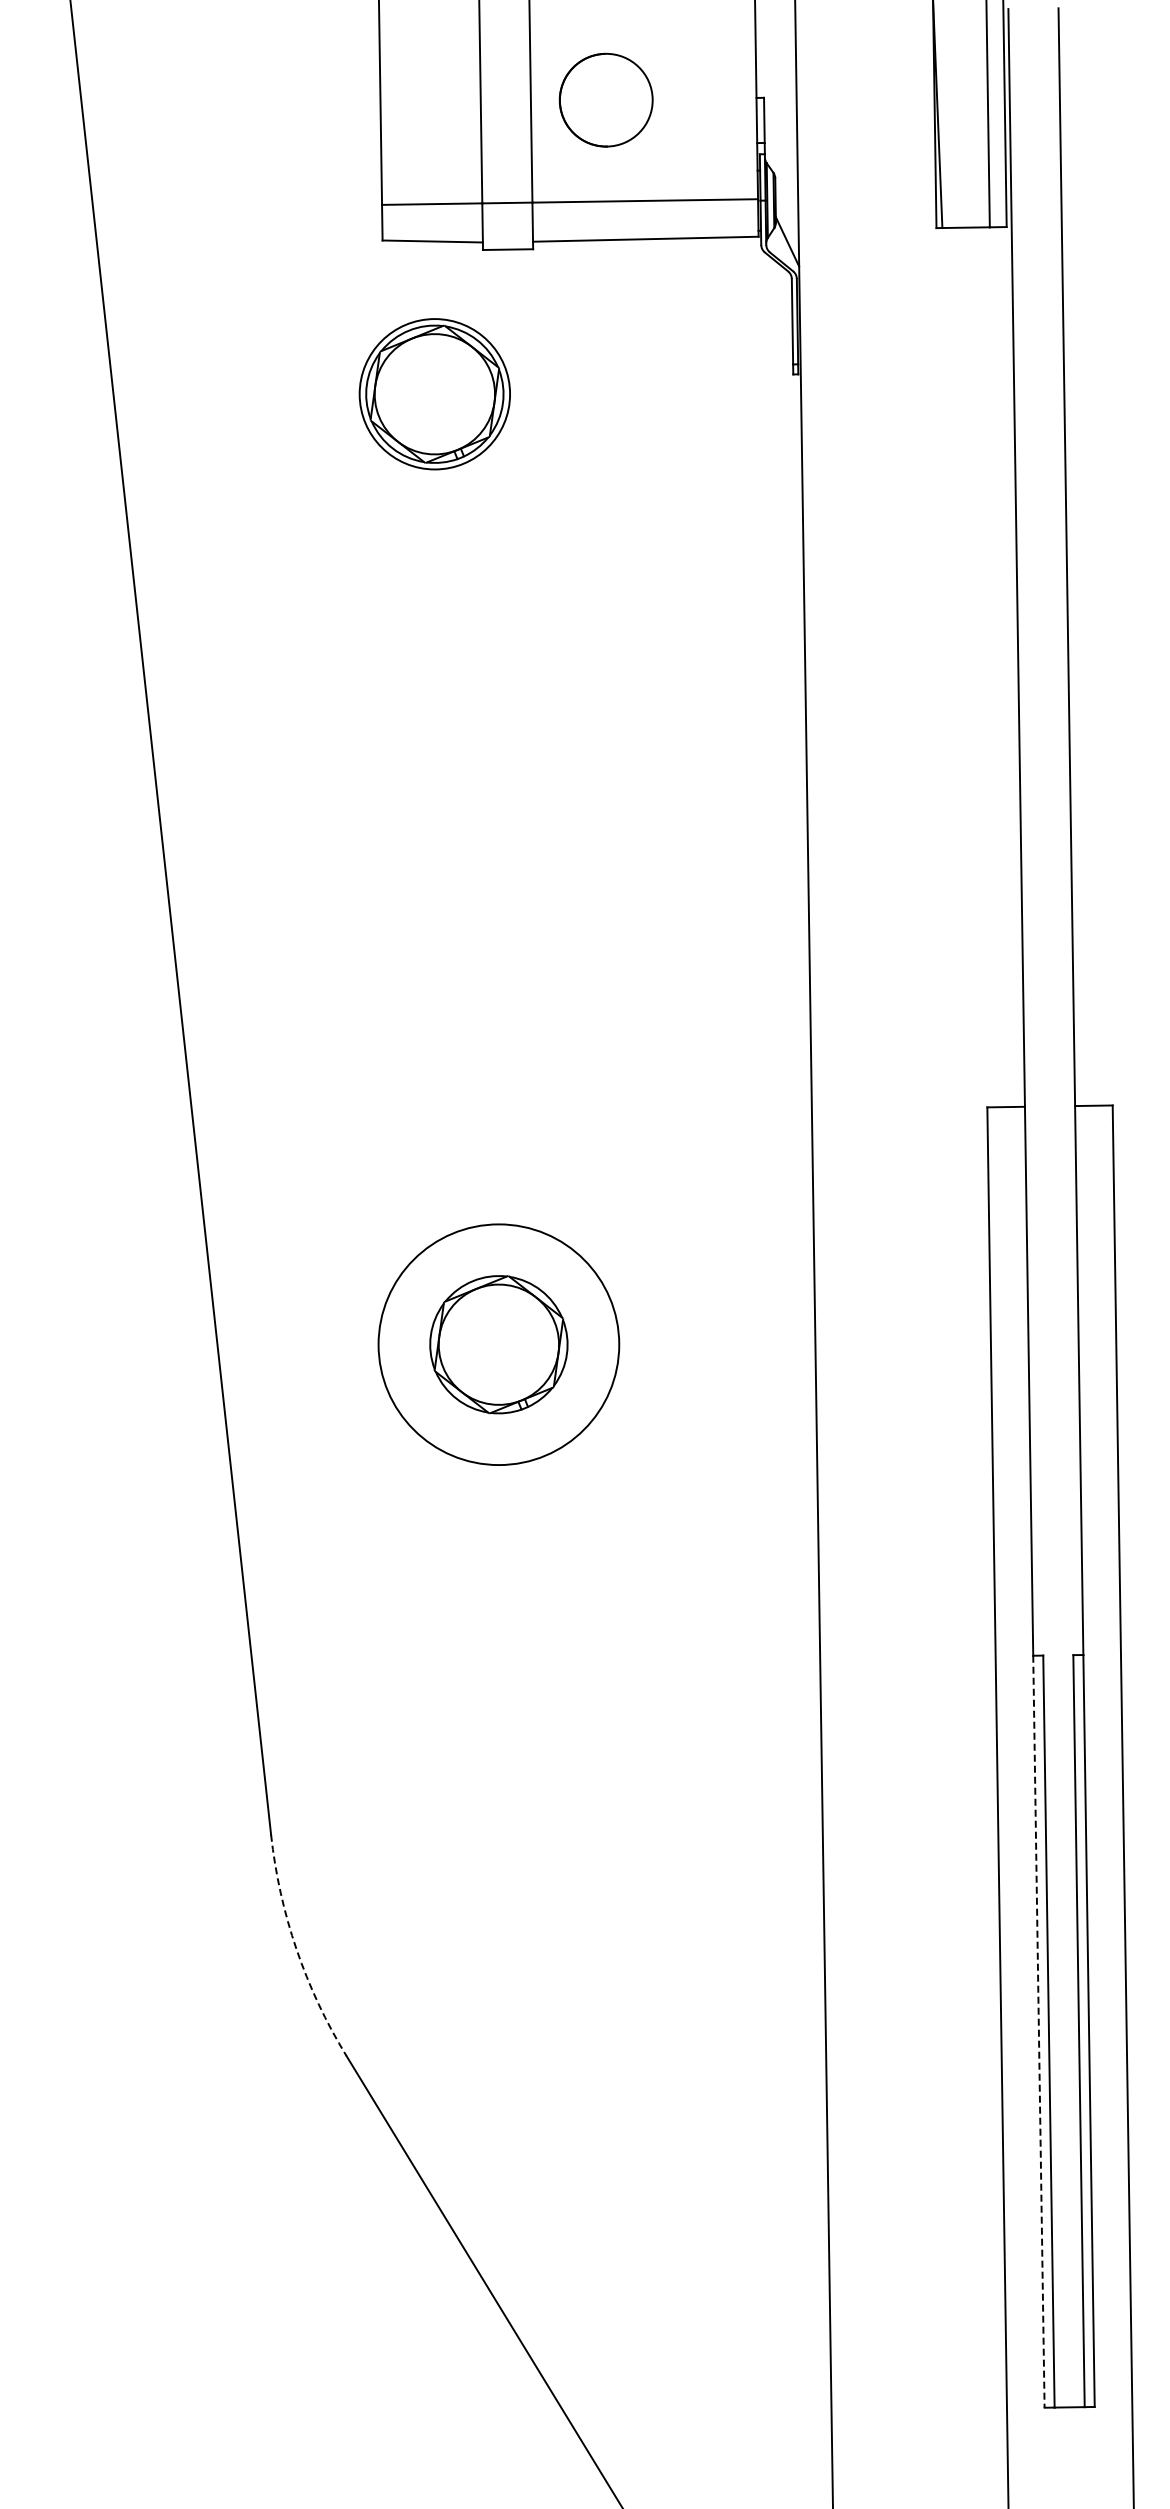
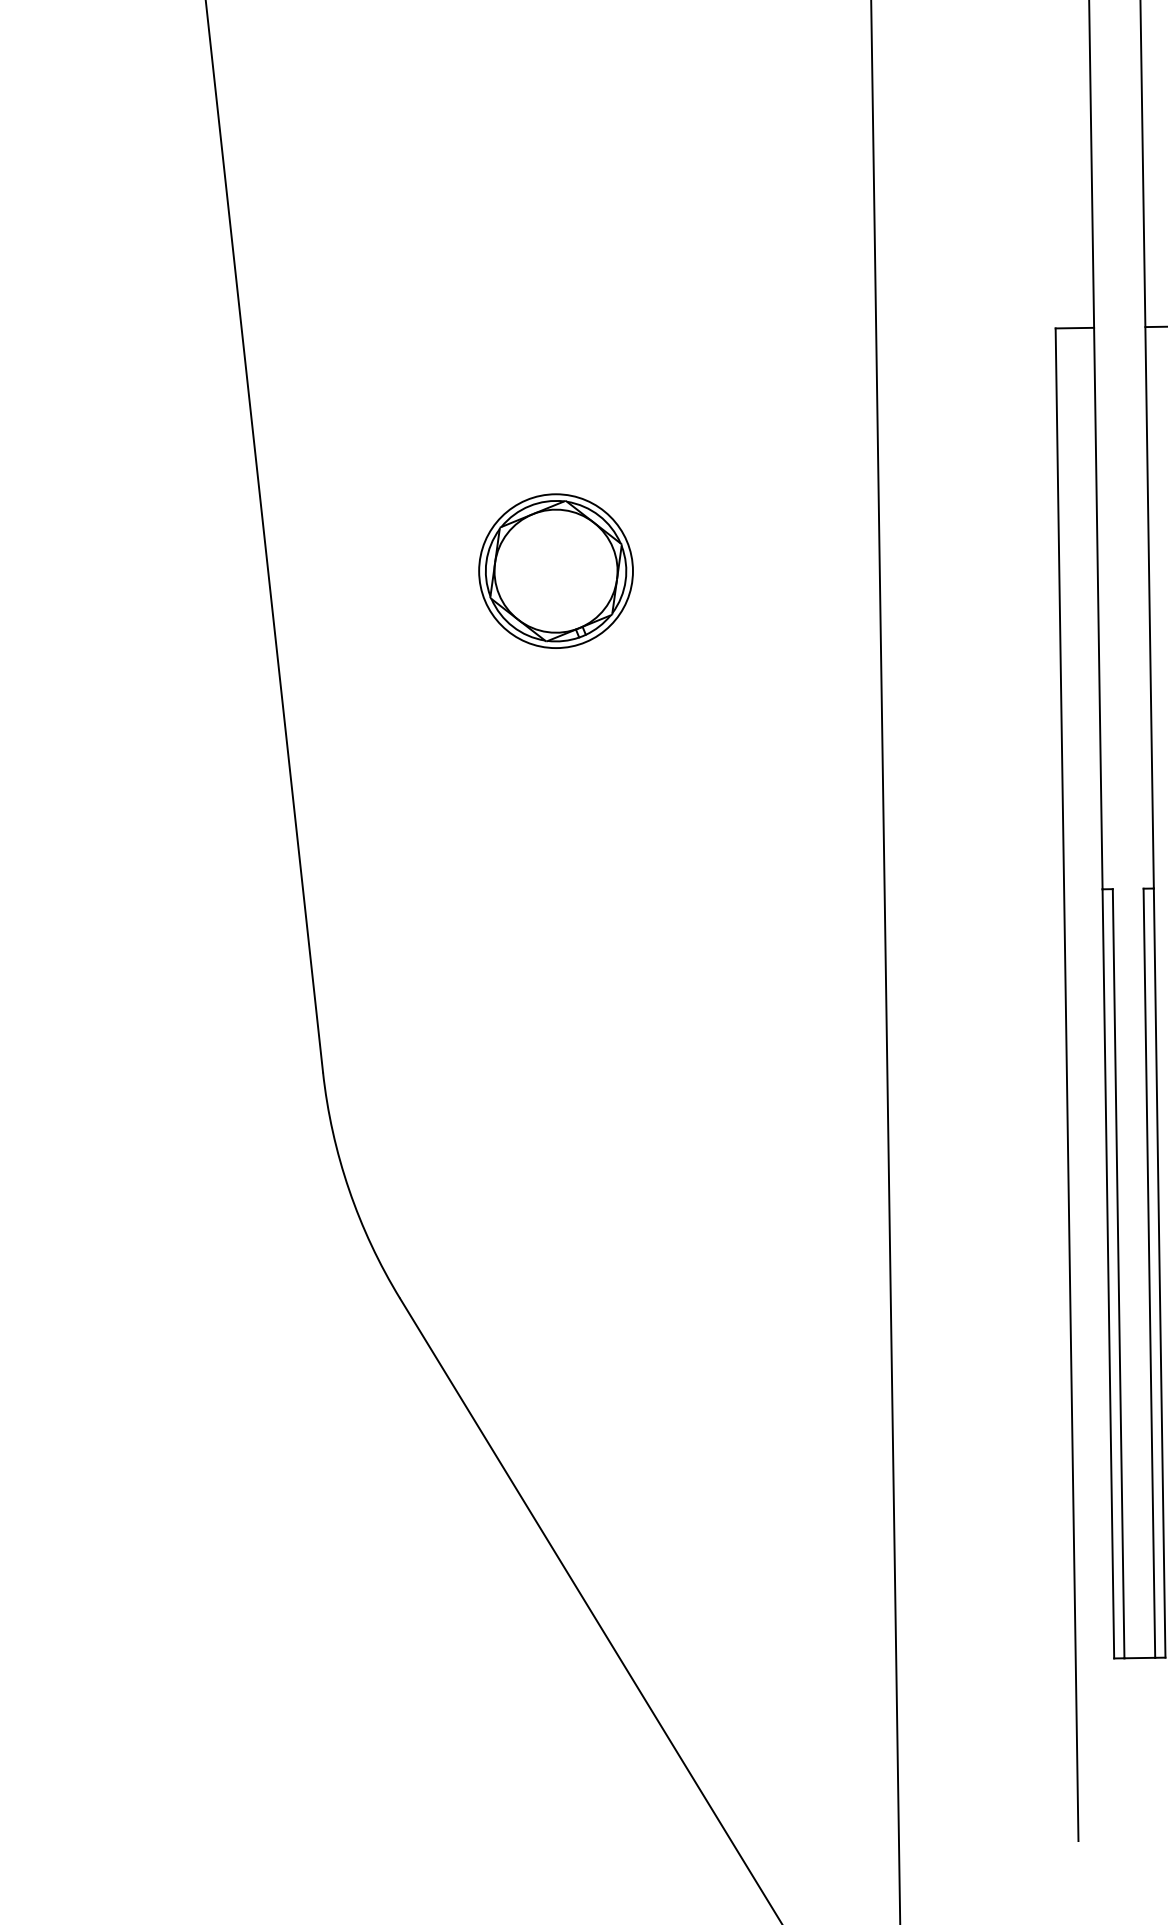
circle: (498, 1344) -> (555, 570), size x0.62
arc: (296, 1949) -> (349, 1189), dashed -> solid
line: (1038, 2032) -> (1107, 1274), dashed -> solid

